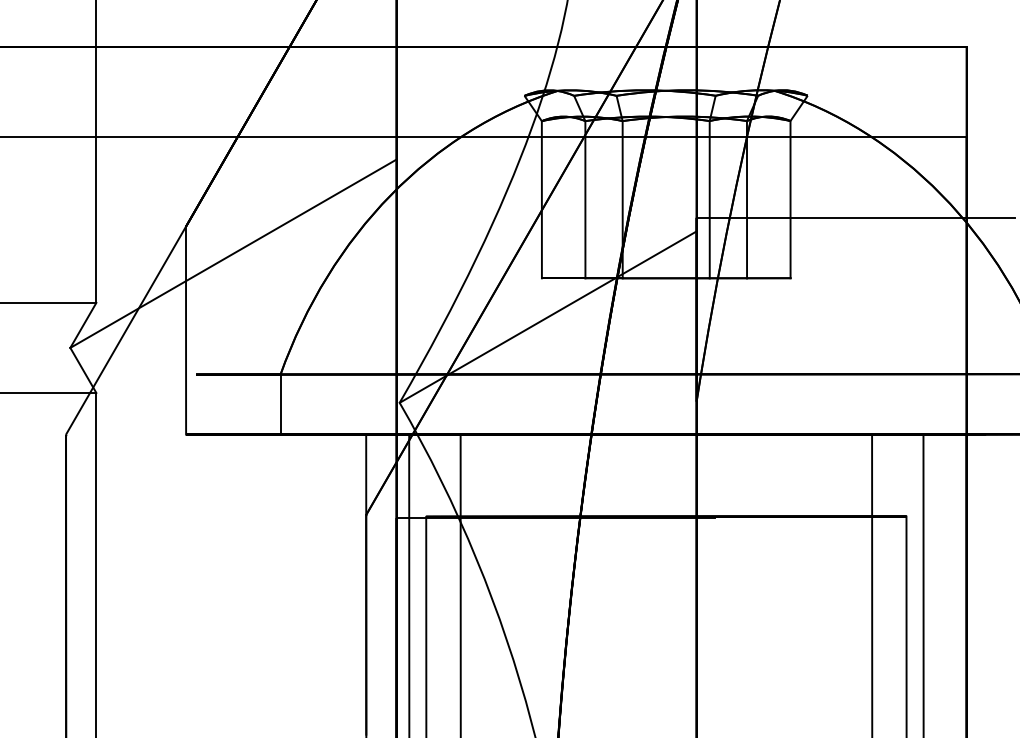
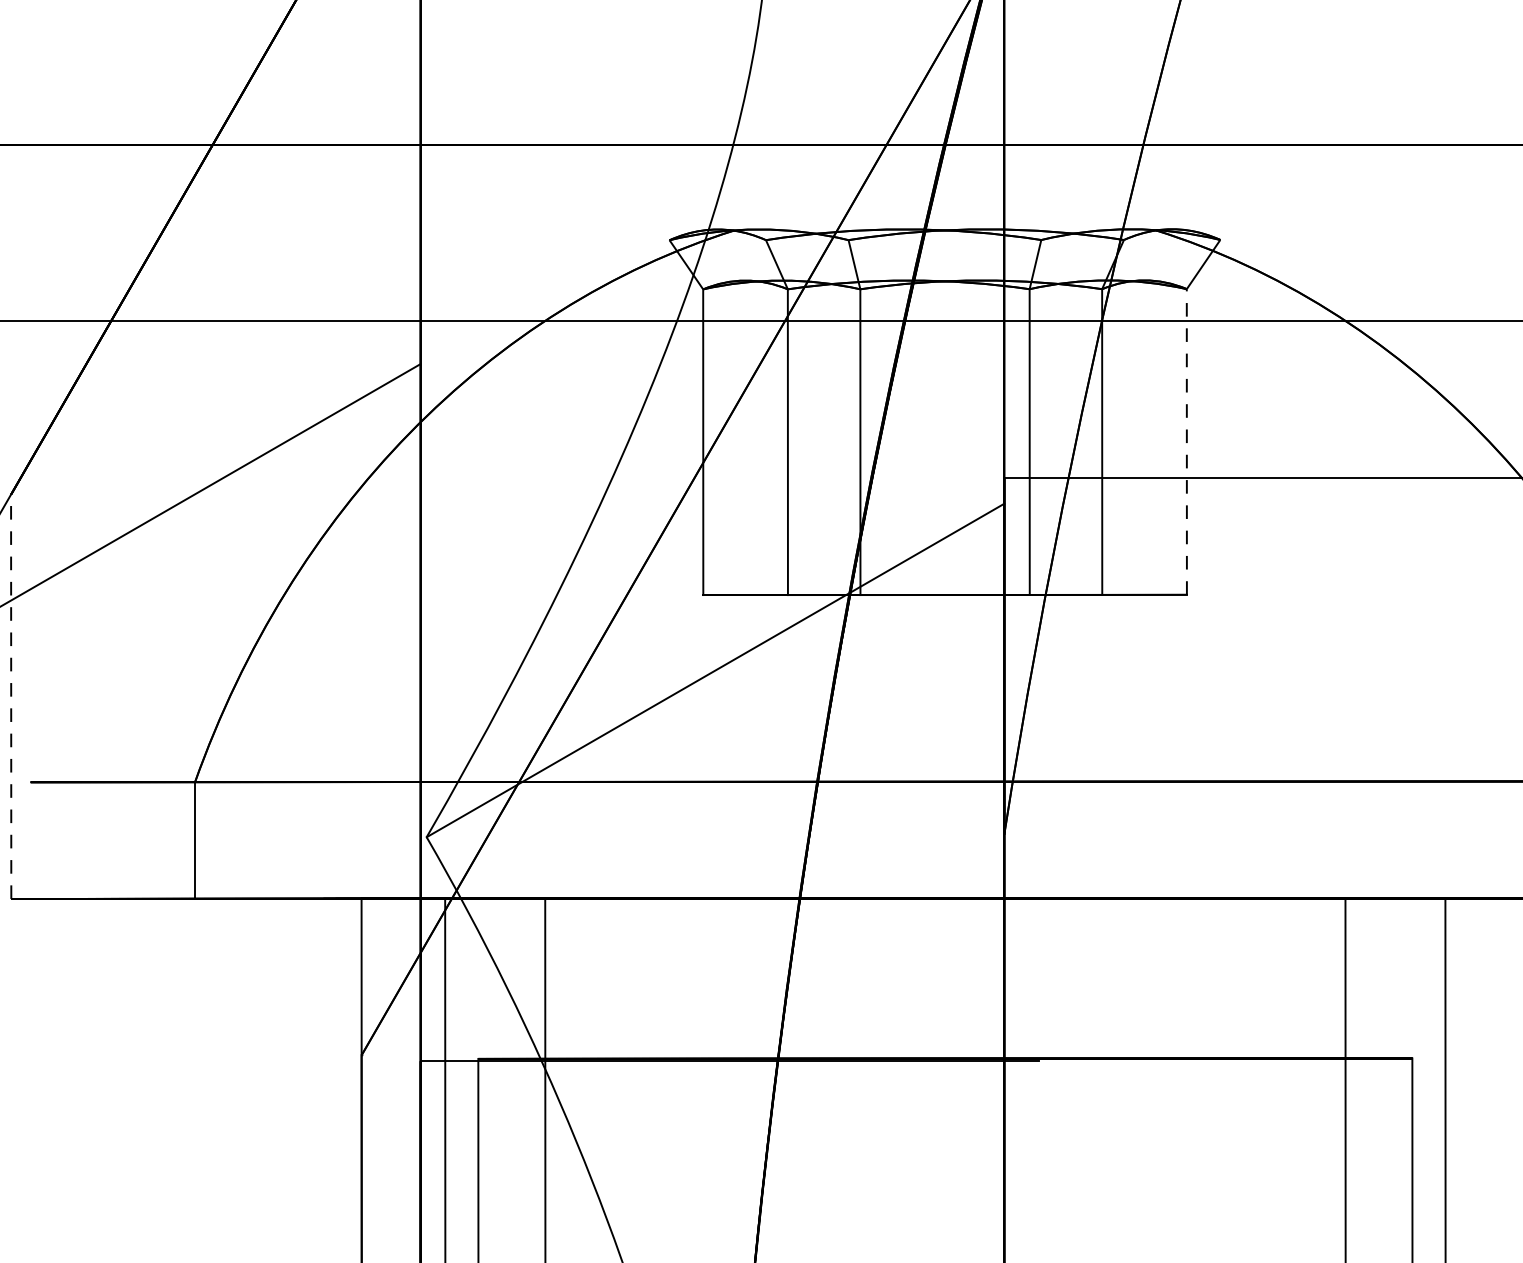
line: (790, 199) -> (1186, 441), solid -> dashed
line: (186, 330) -> (12, 696), solid -> dashed

